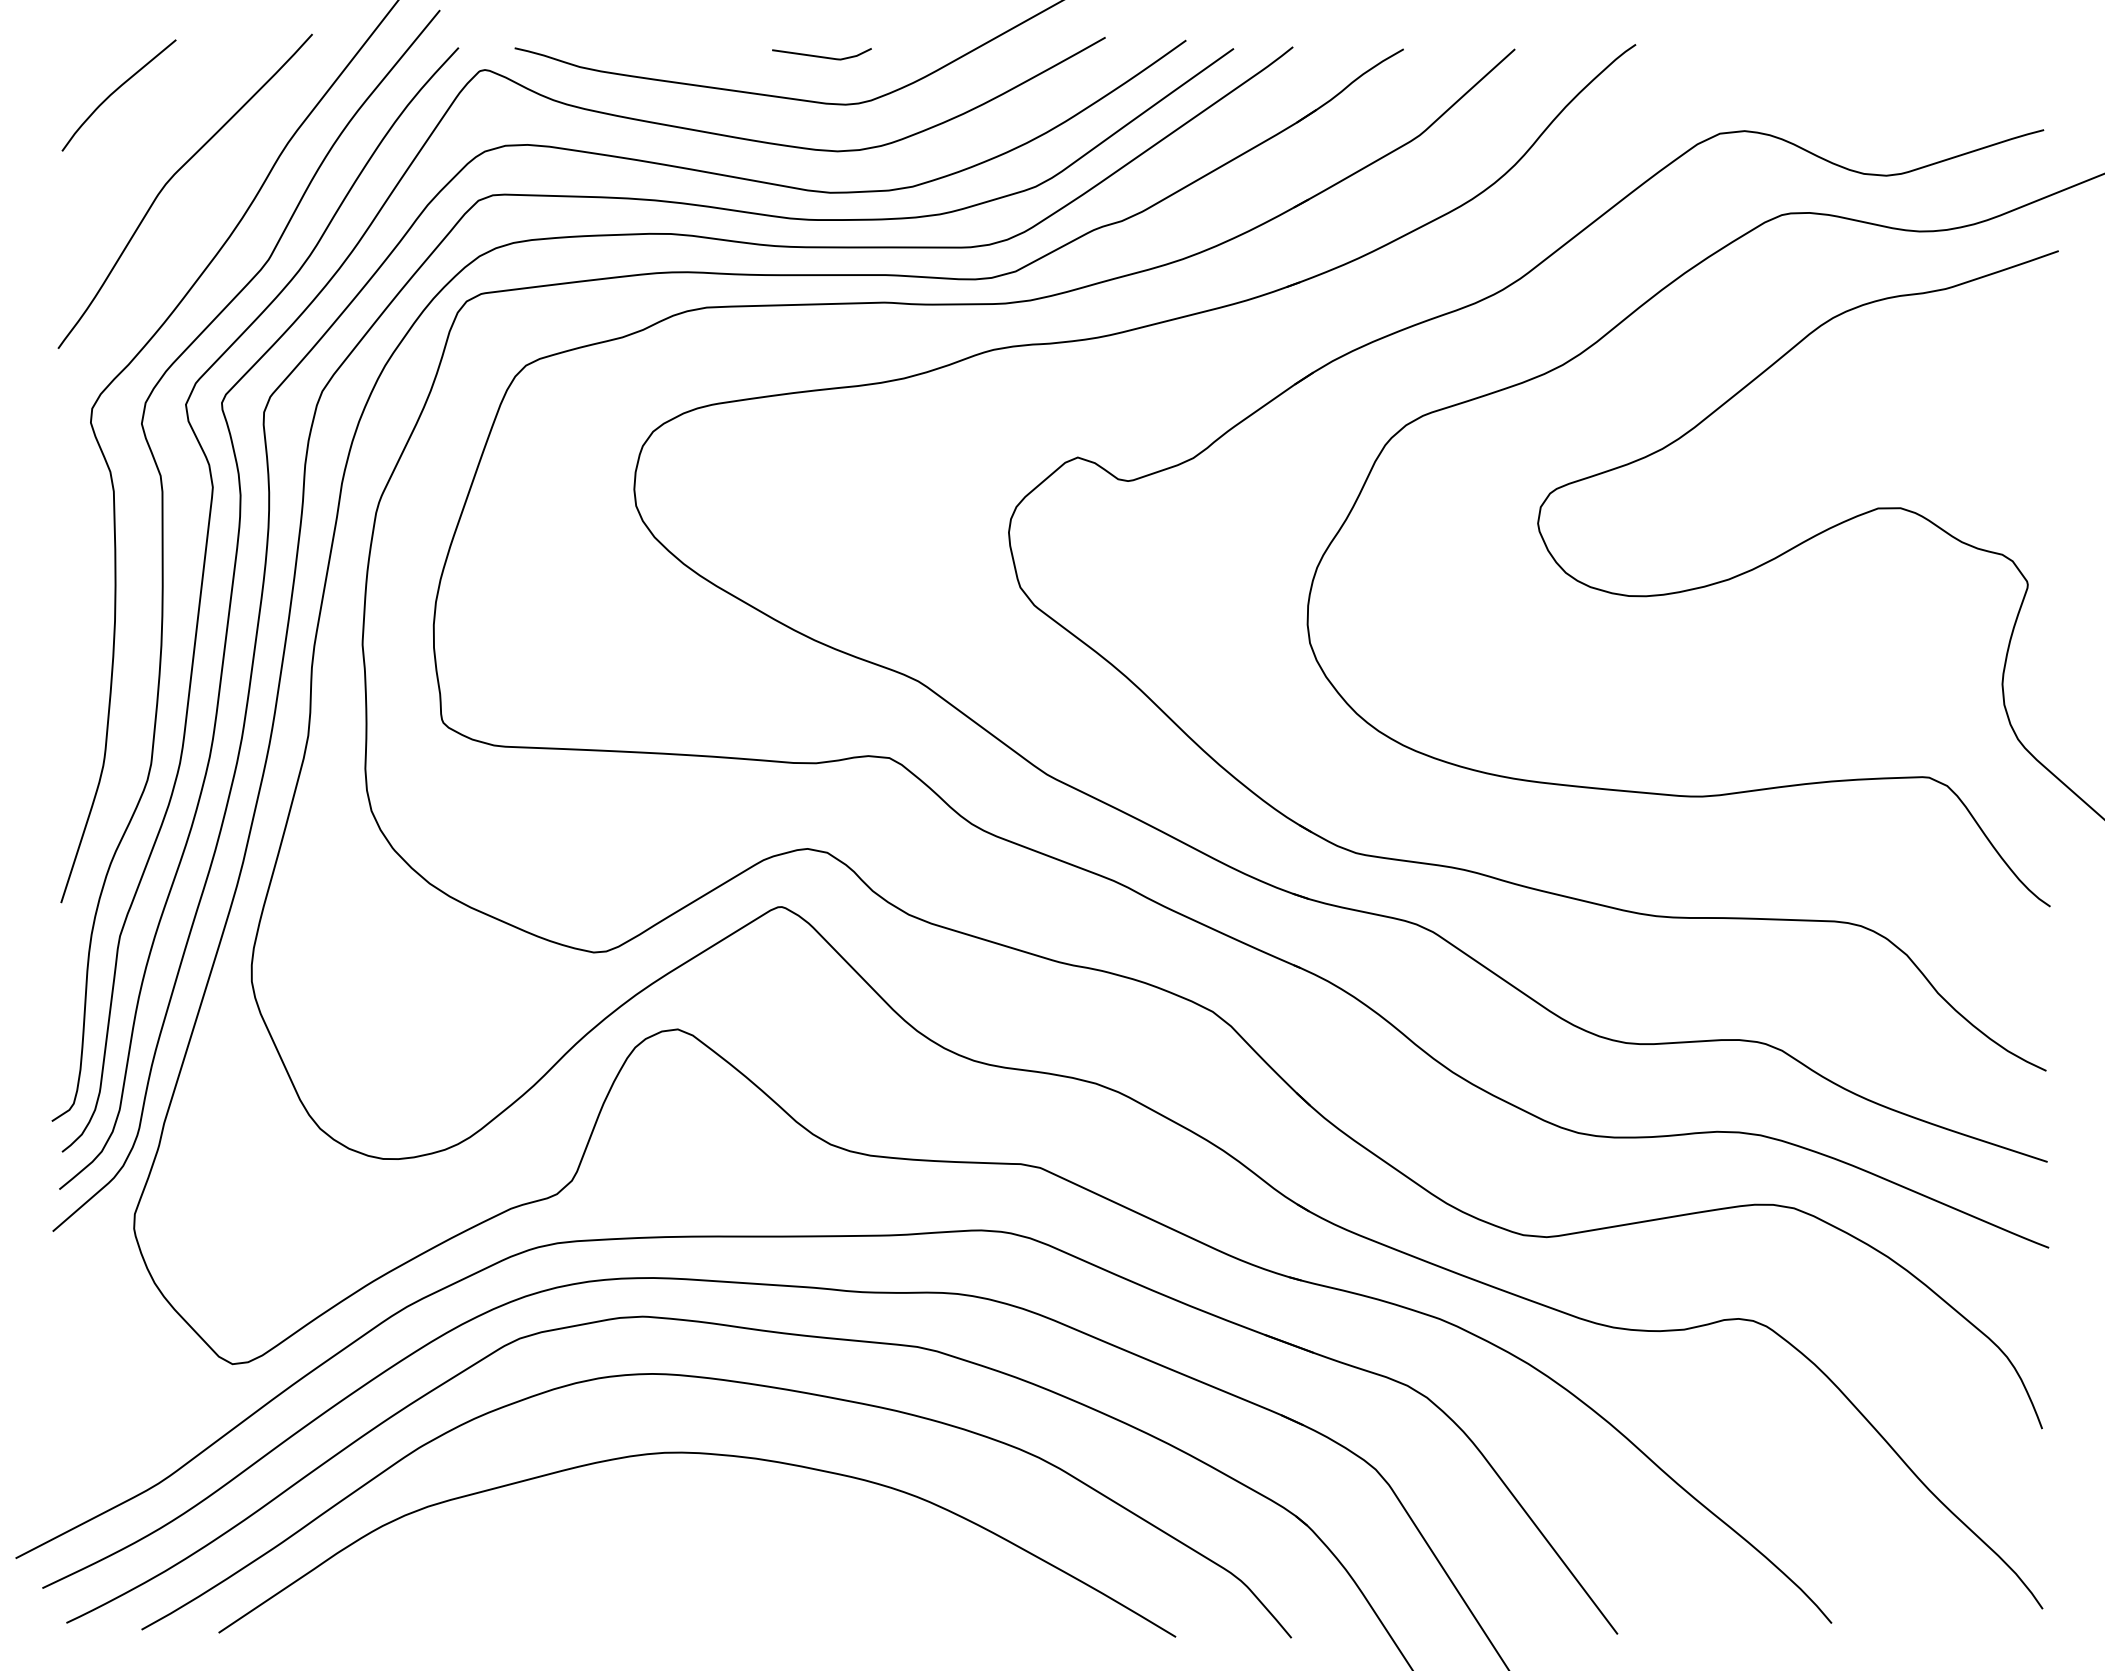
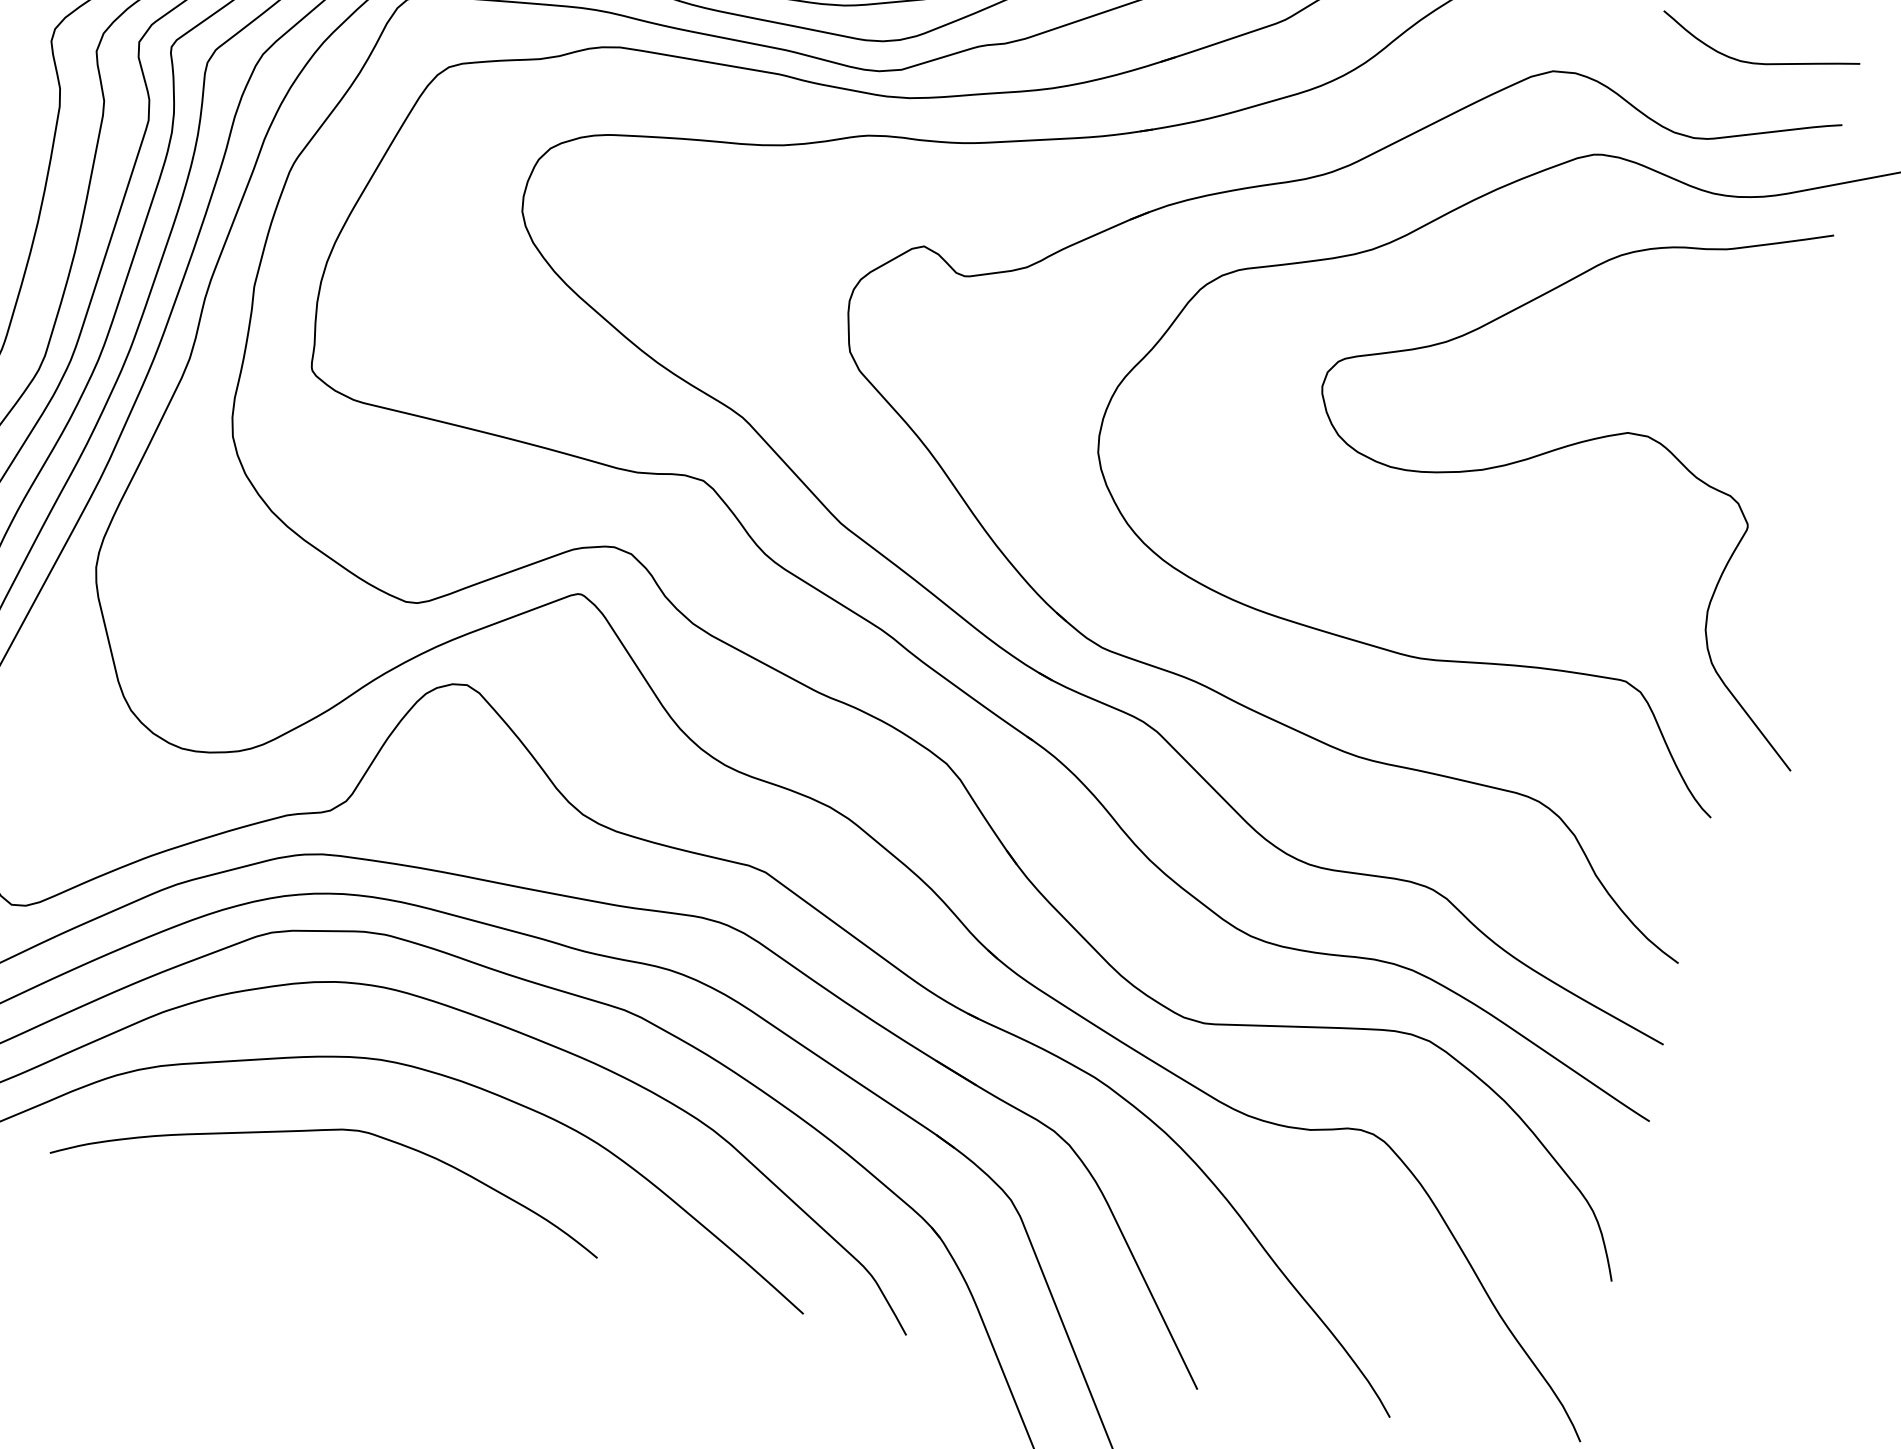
curve: (1938, 80) -> (1757, 62), added
curve: (625, 1540) -> (330, 1131), added

